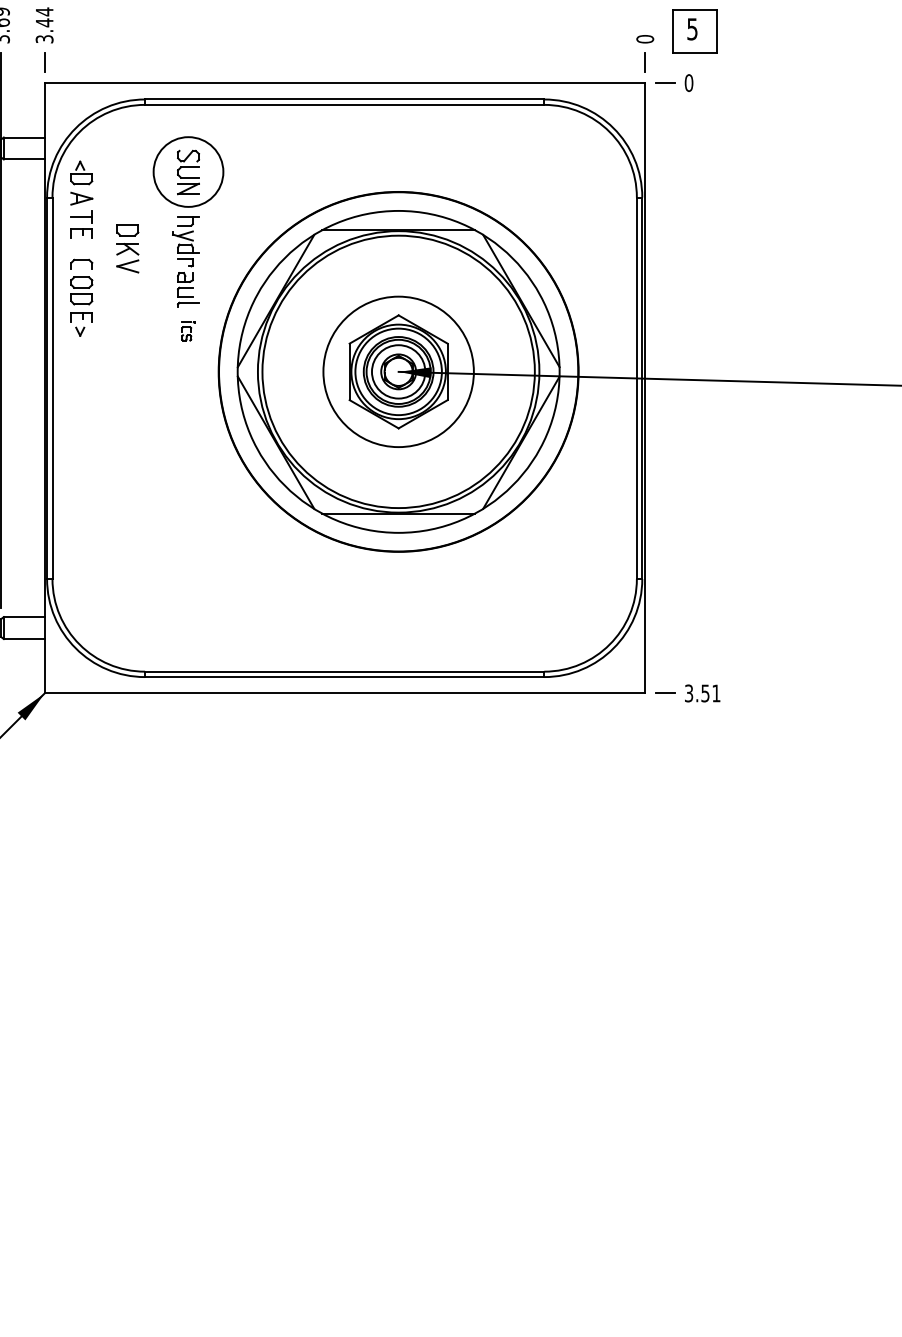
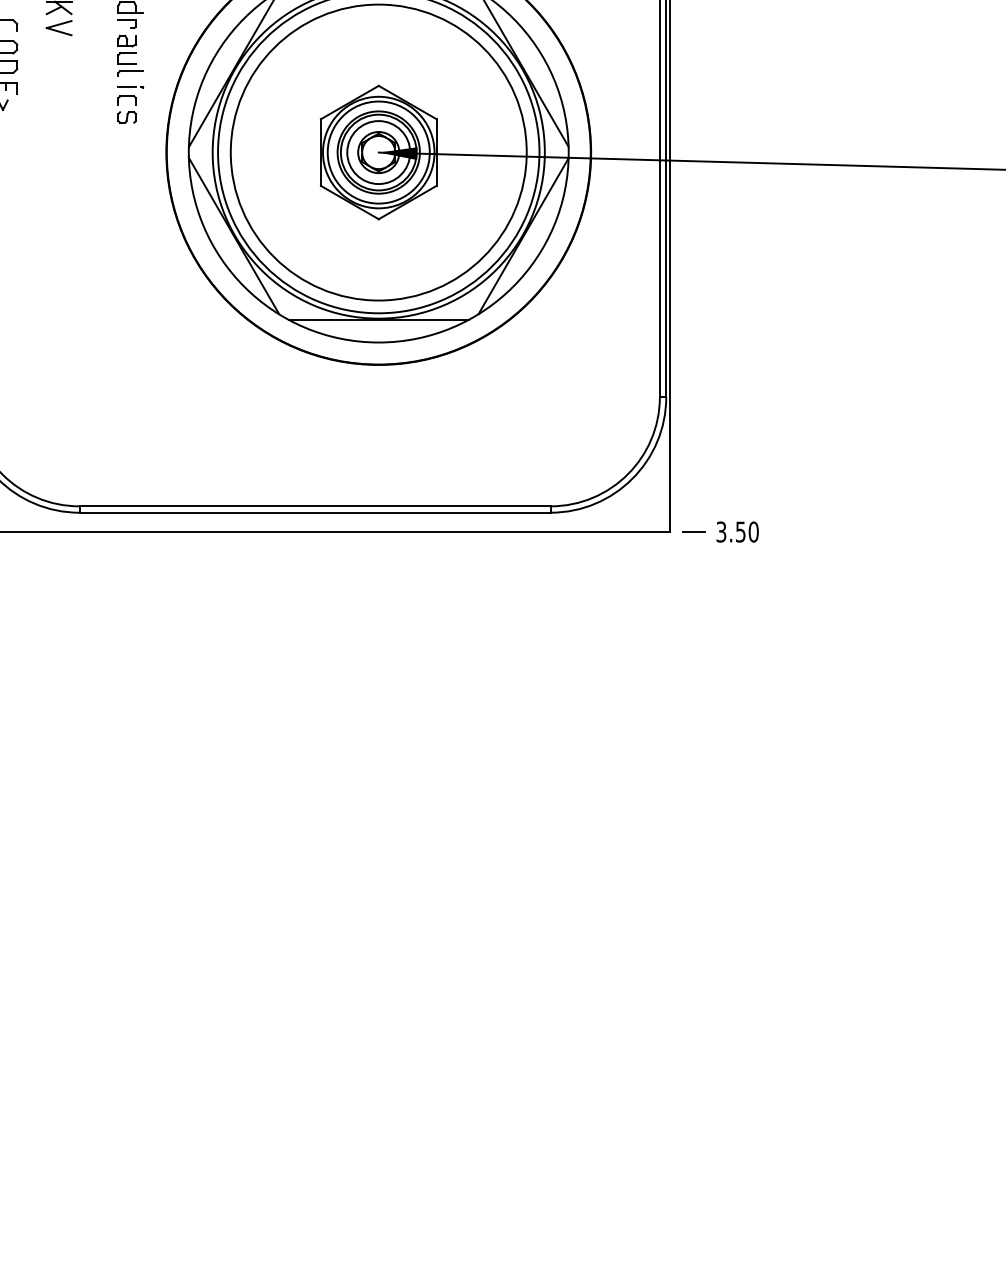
part: (188, 331) -> (130, 104), size x1.67
circle: (398, 371) -> (378, 152), size x1.67
text: (716, 693) -> (753, 532), 3.51 -> 3.50

